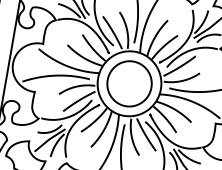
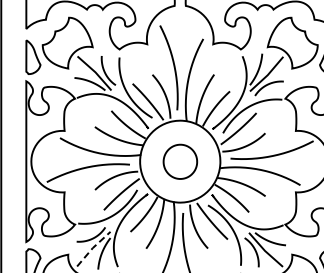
part: (129, 83) -> (180, 161), size x0.6
line: (49, 139) -> (92, 248), solid -> dashed

